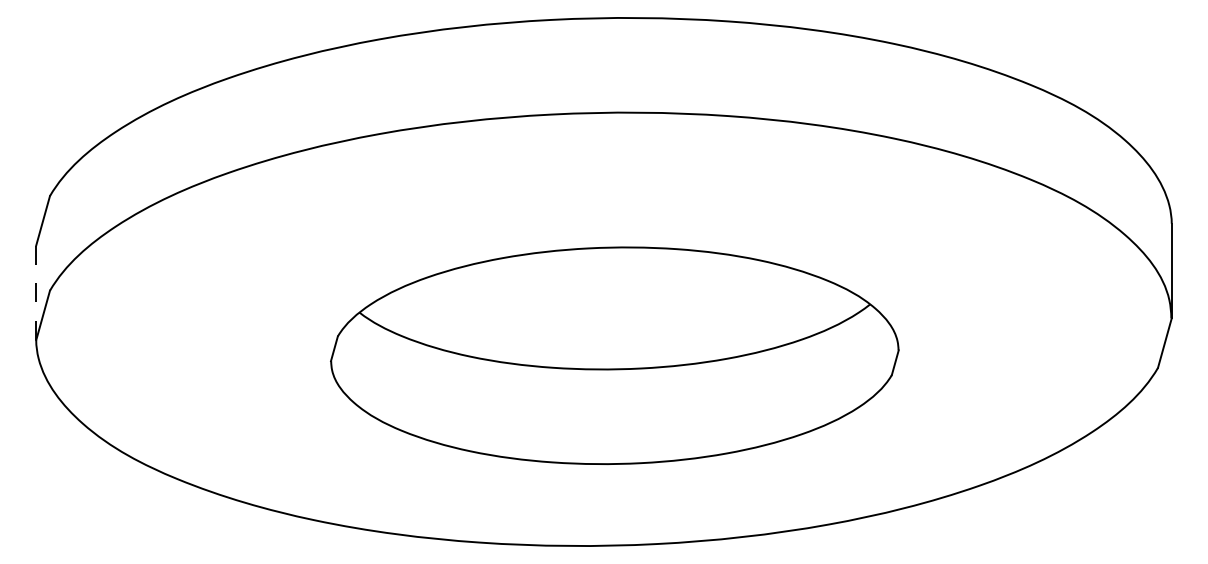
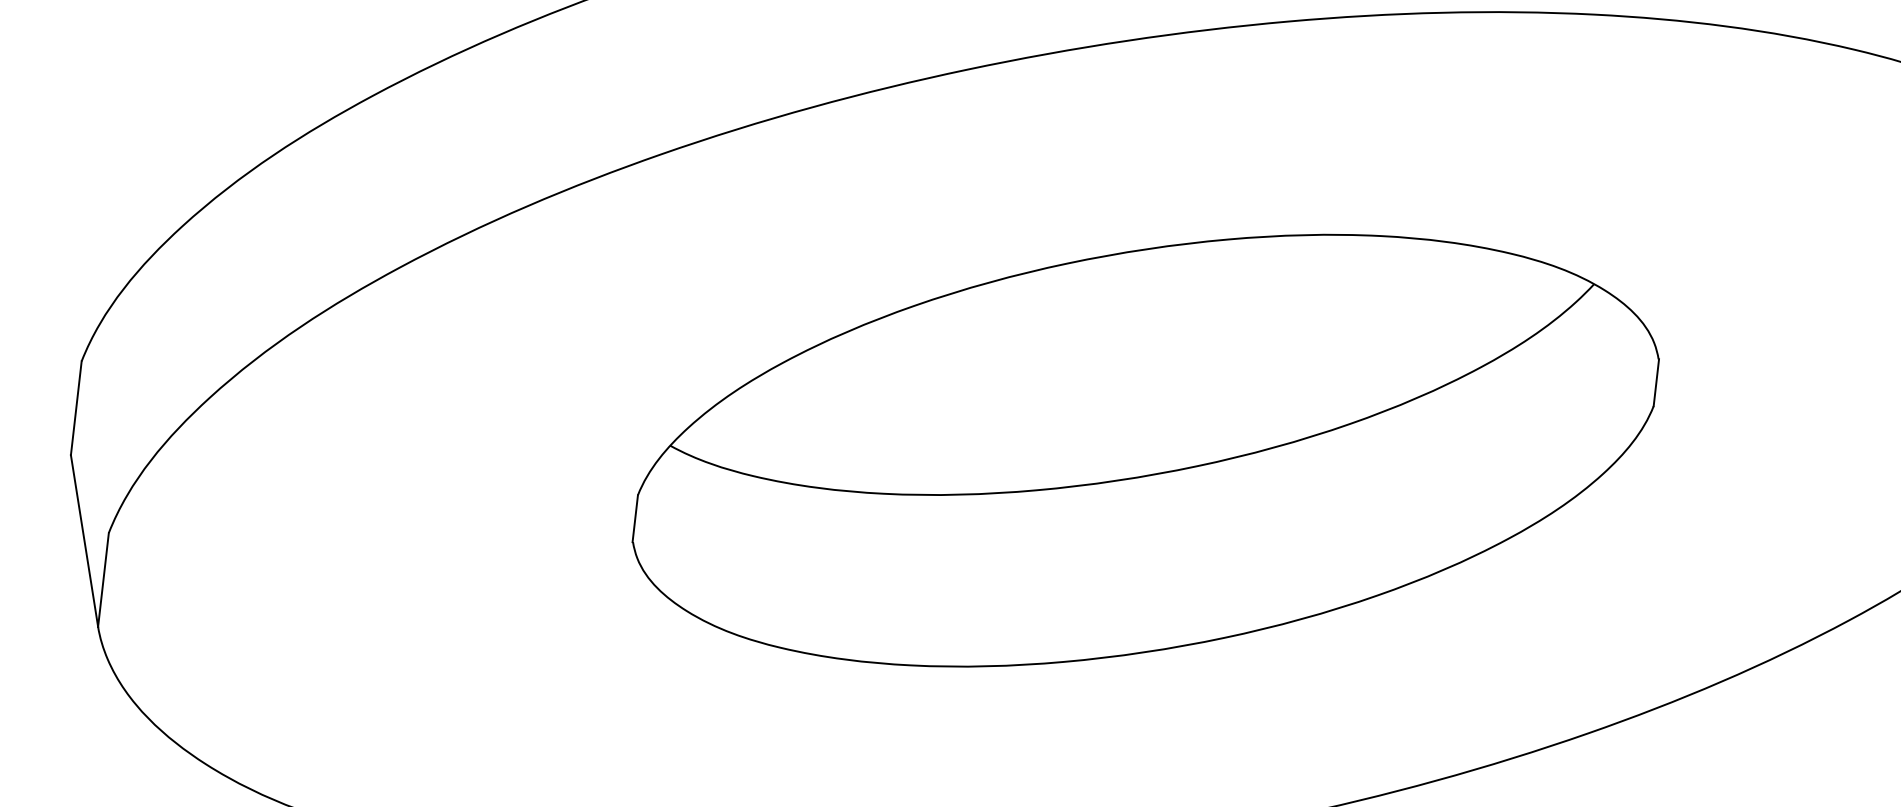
line: (36, 293) -> (85, 541), dashed -> solid
part: (614, 355) -> (1145, 450), moved

